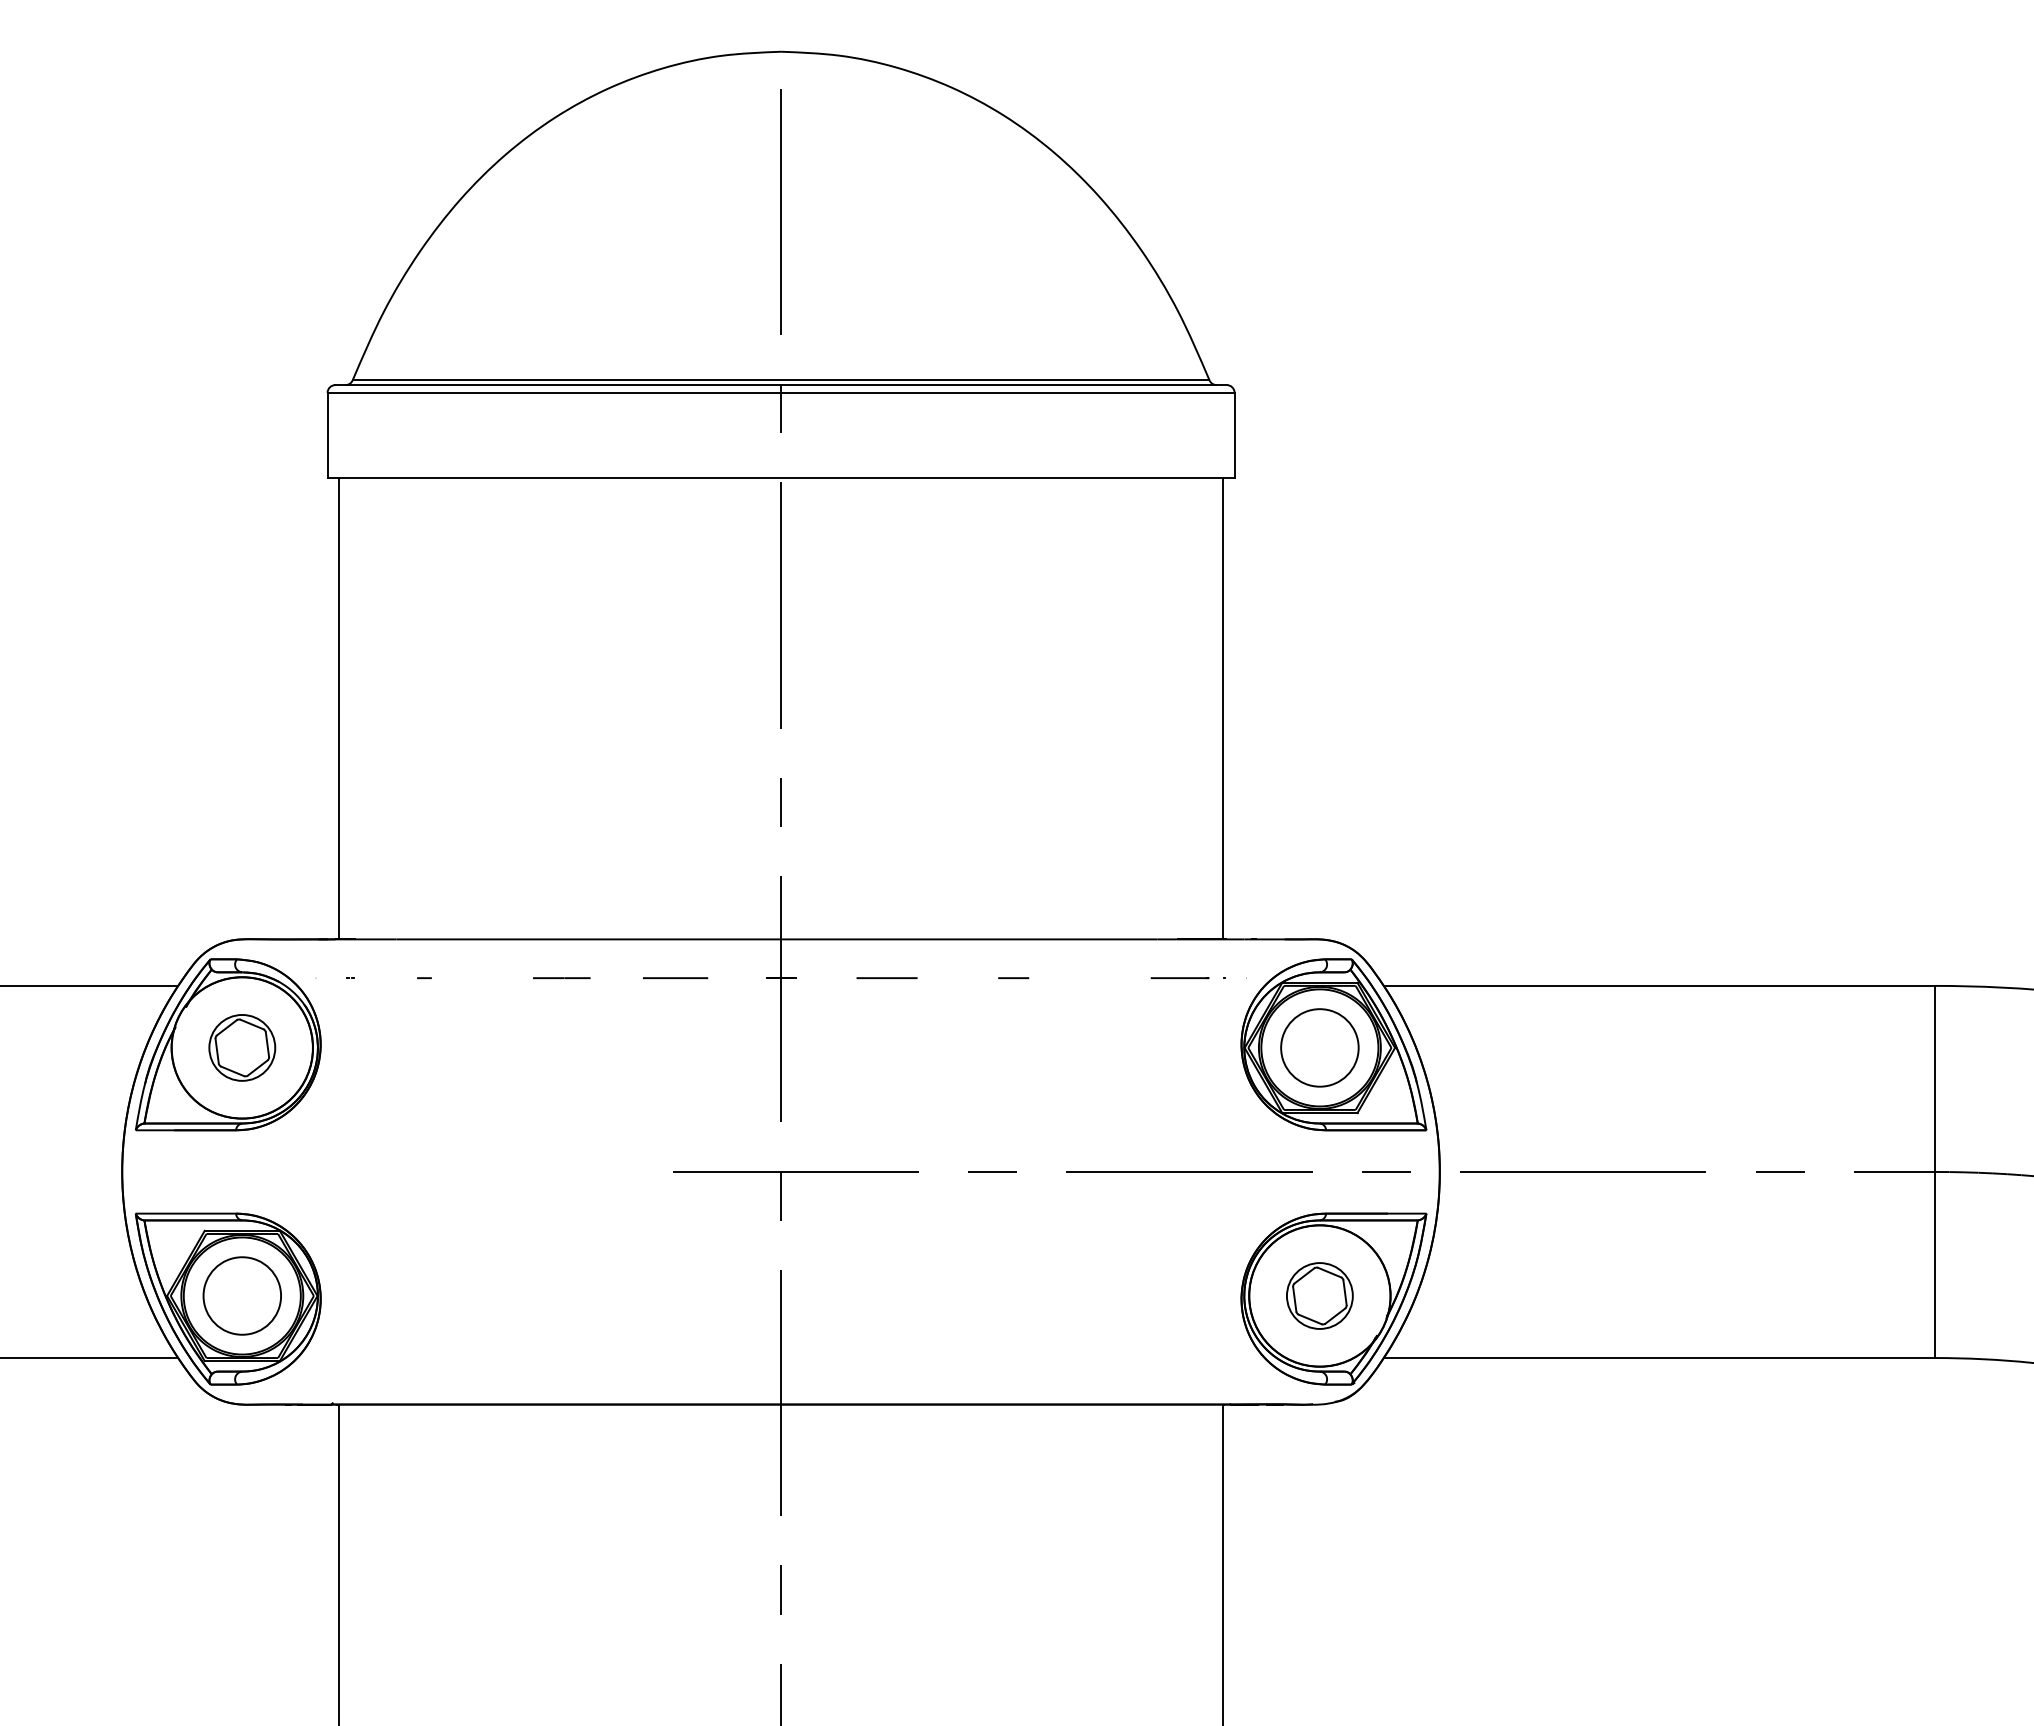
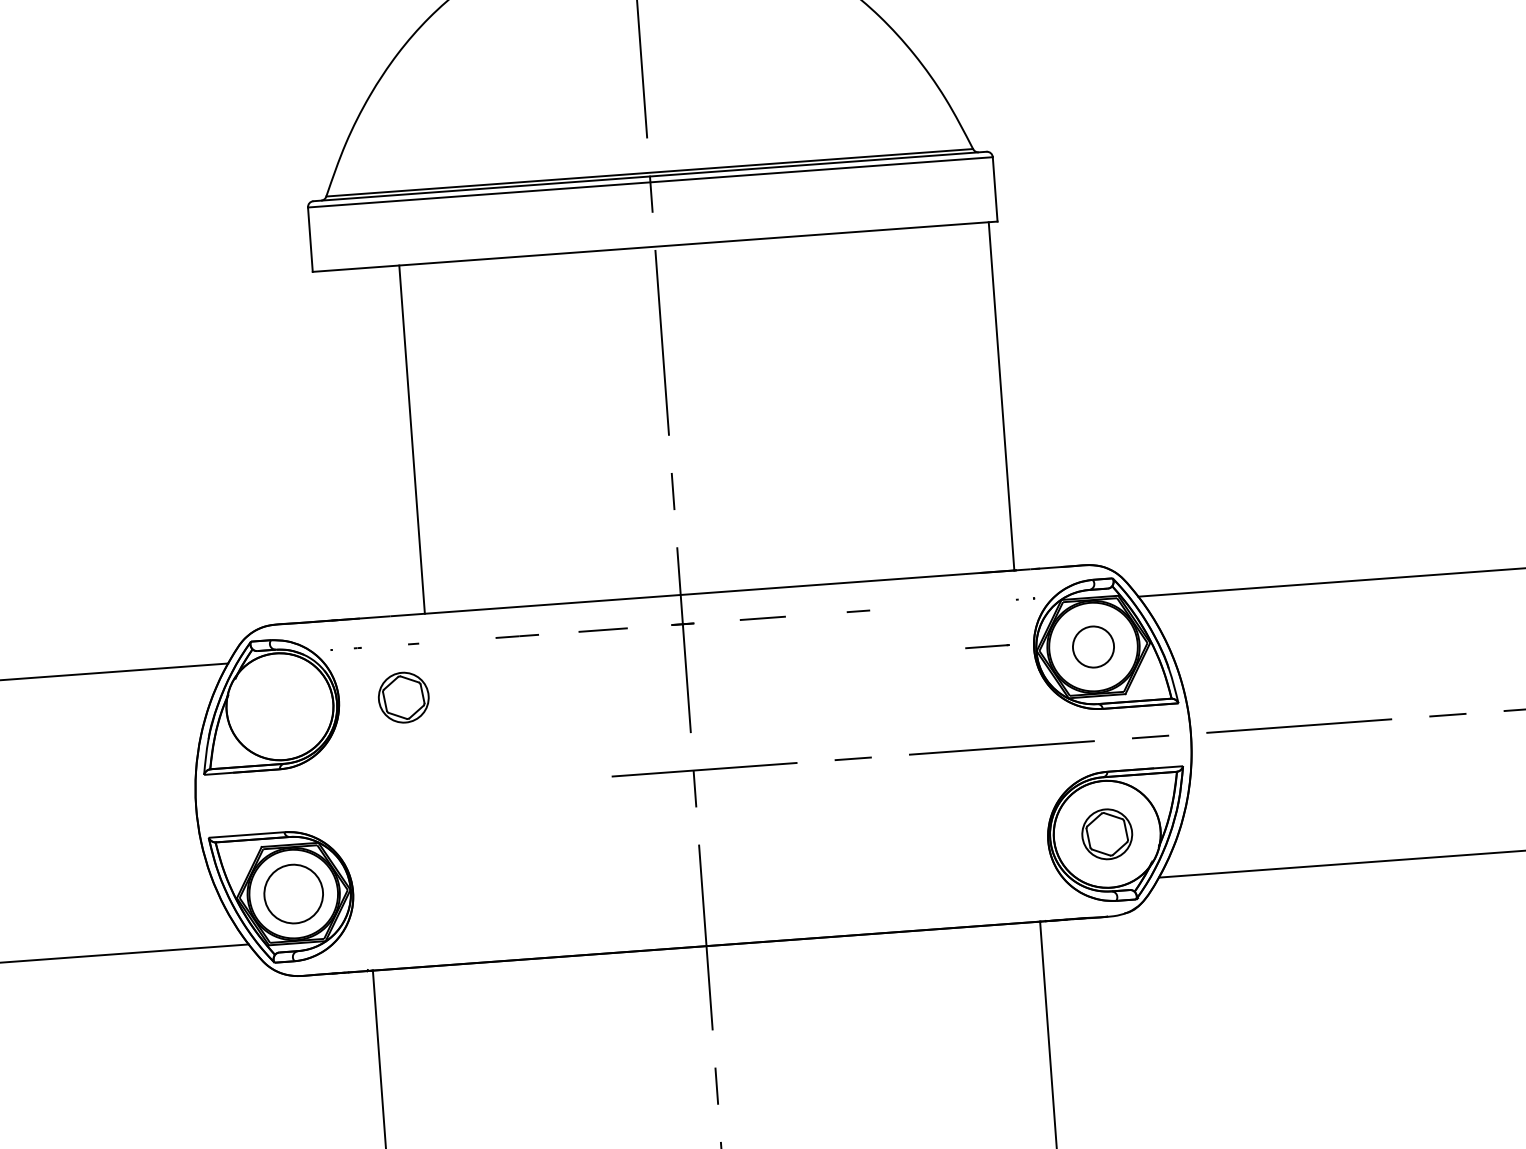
line: (339, 708) -> (412, 439), moved
line: (1179, 978) -> (986, 646), moved
part: (242, 1047) -> (403, 697), moved
circle: (1319, 1047) -> (1093, 646), size x0.7

